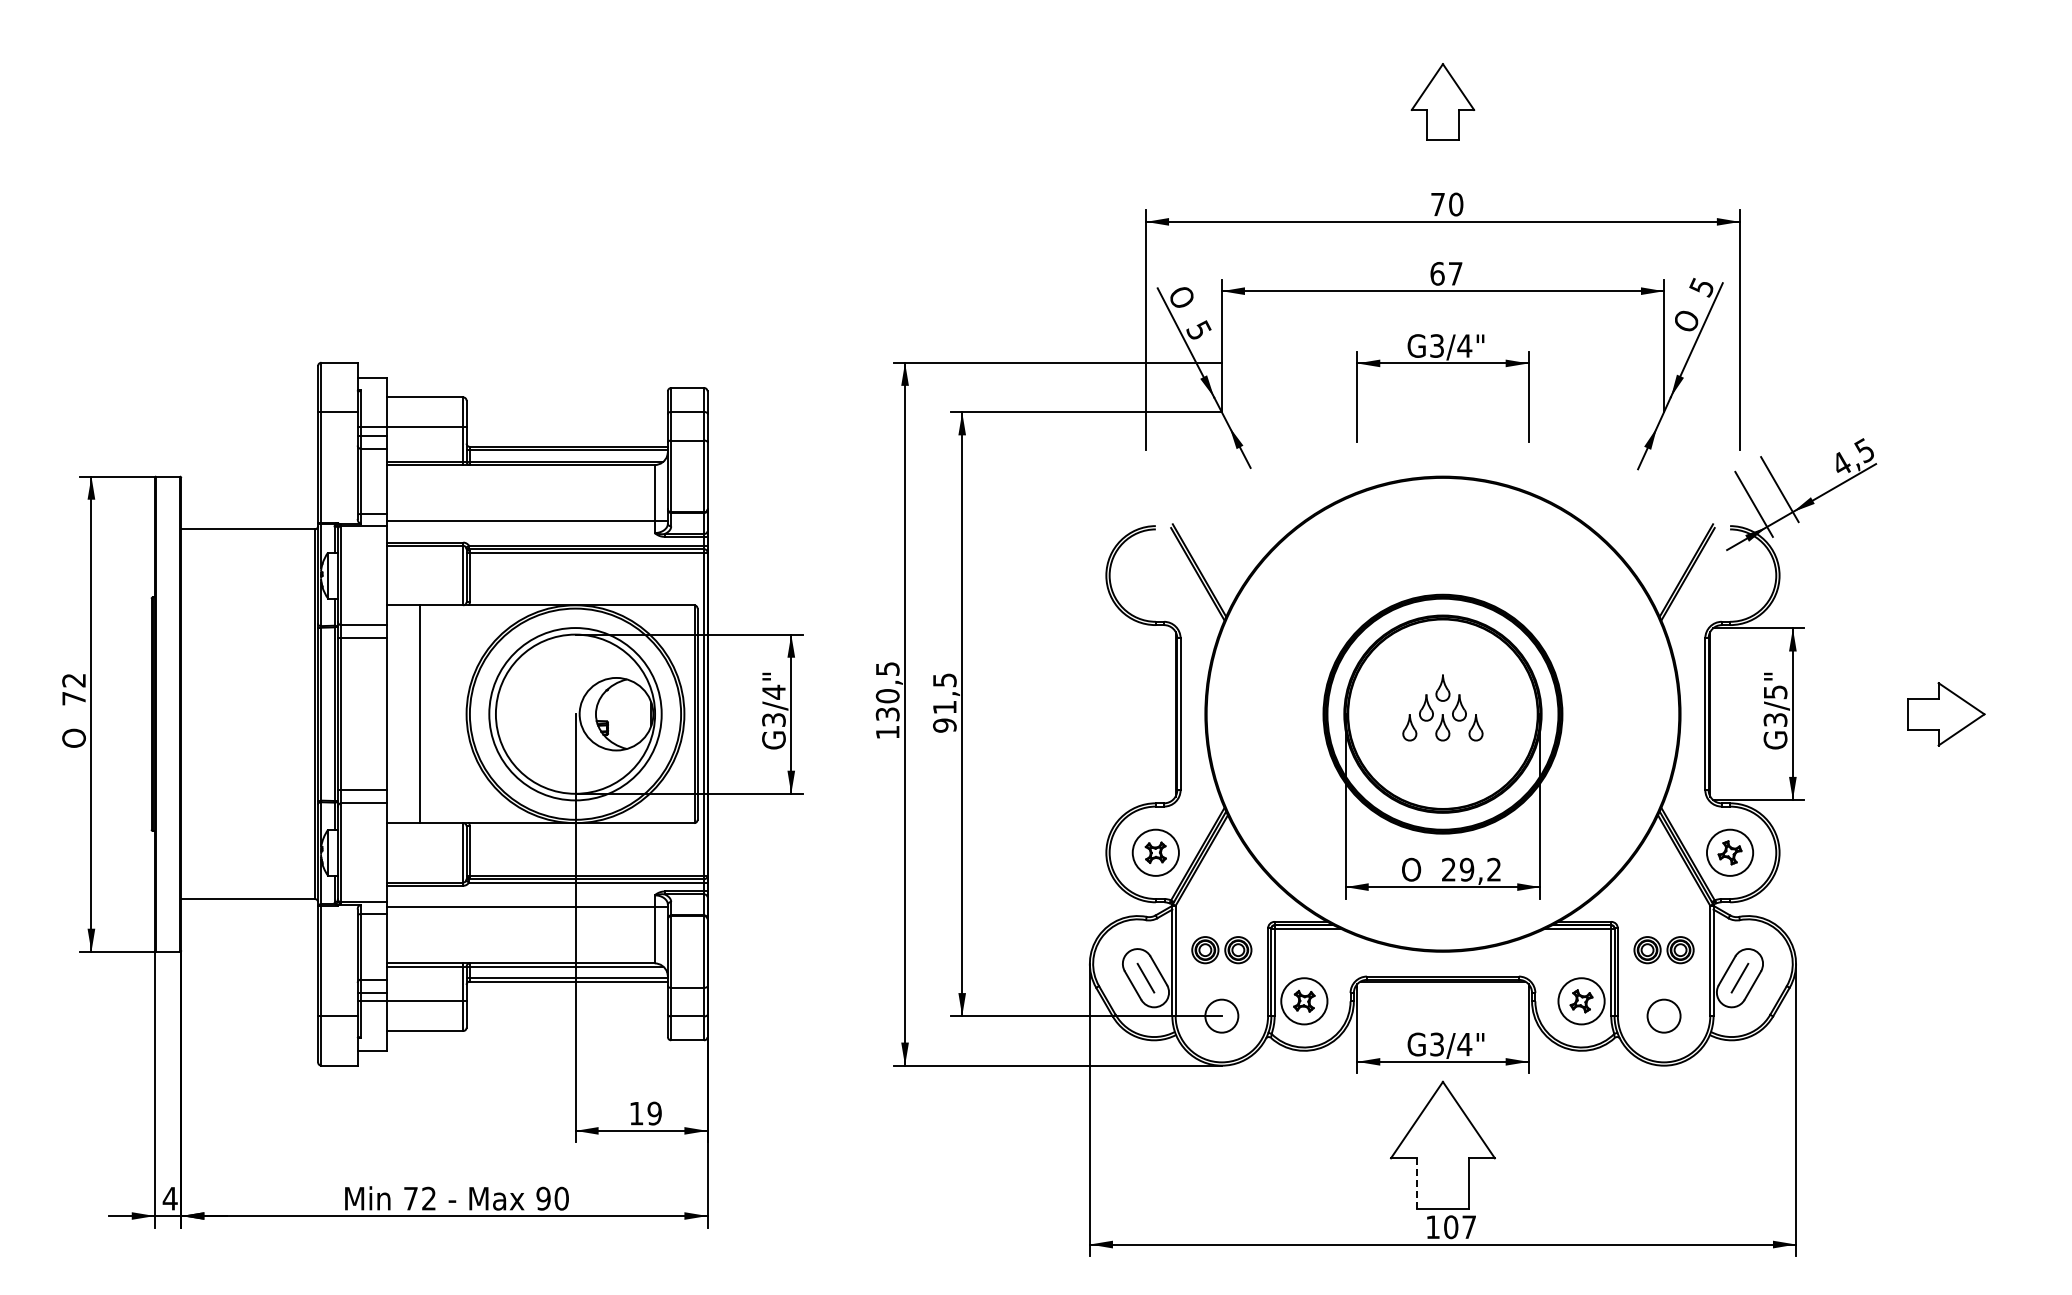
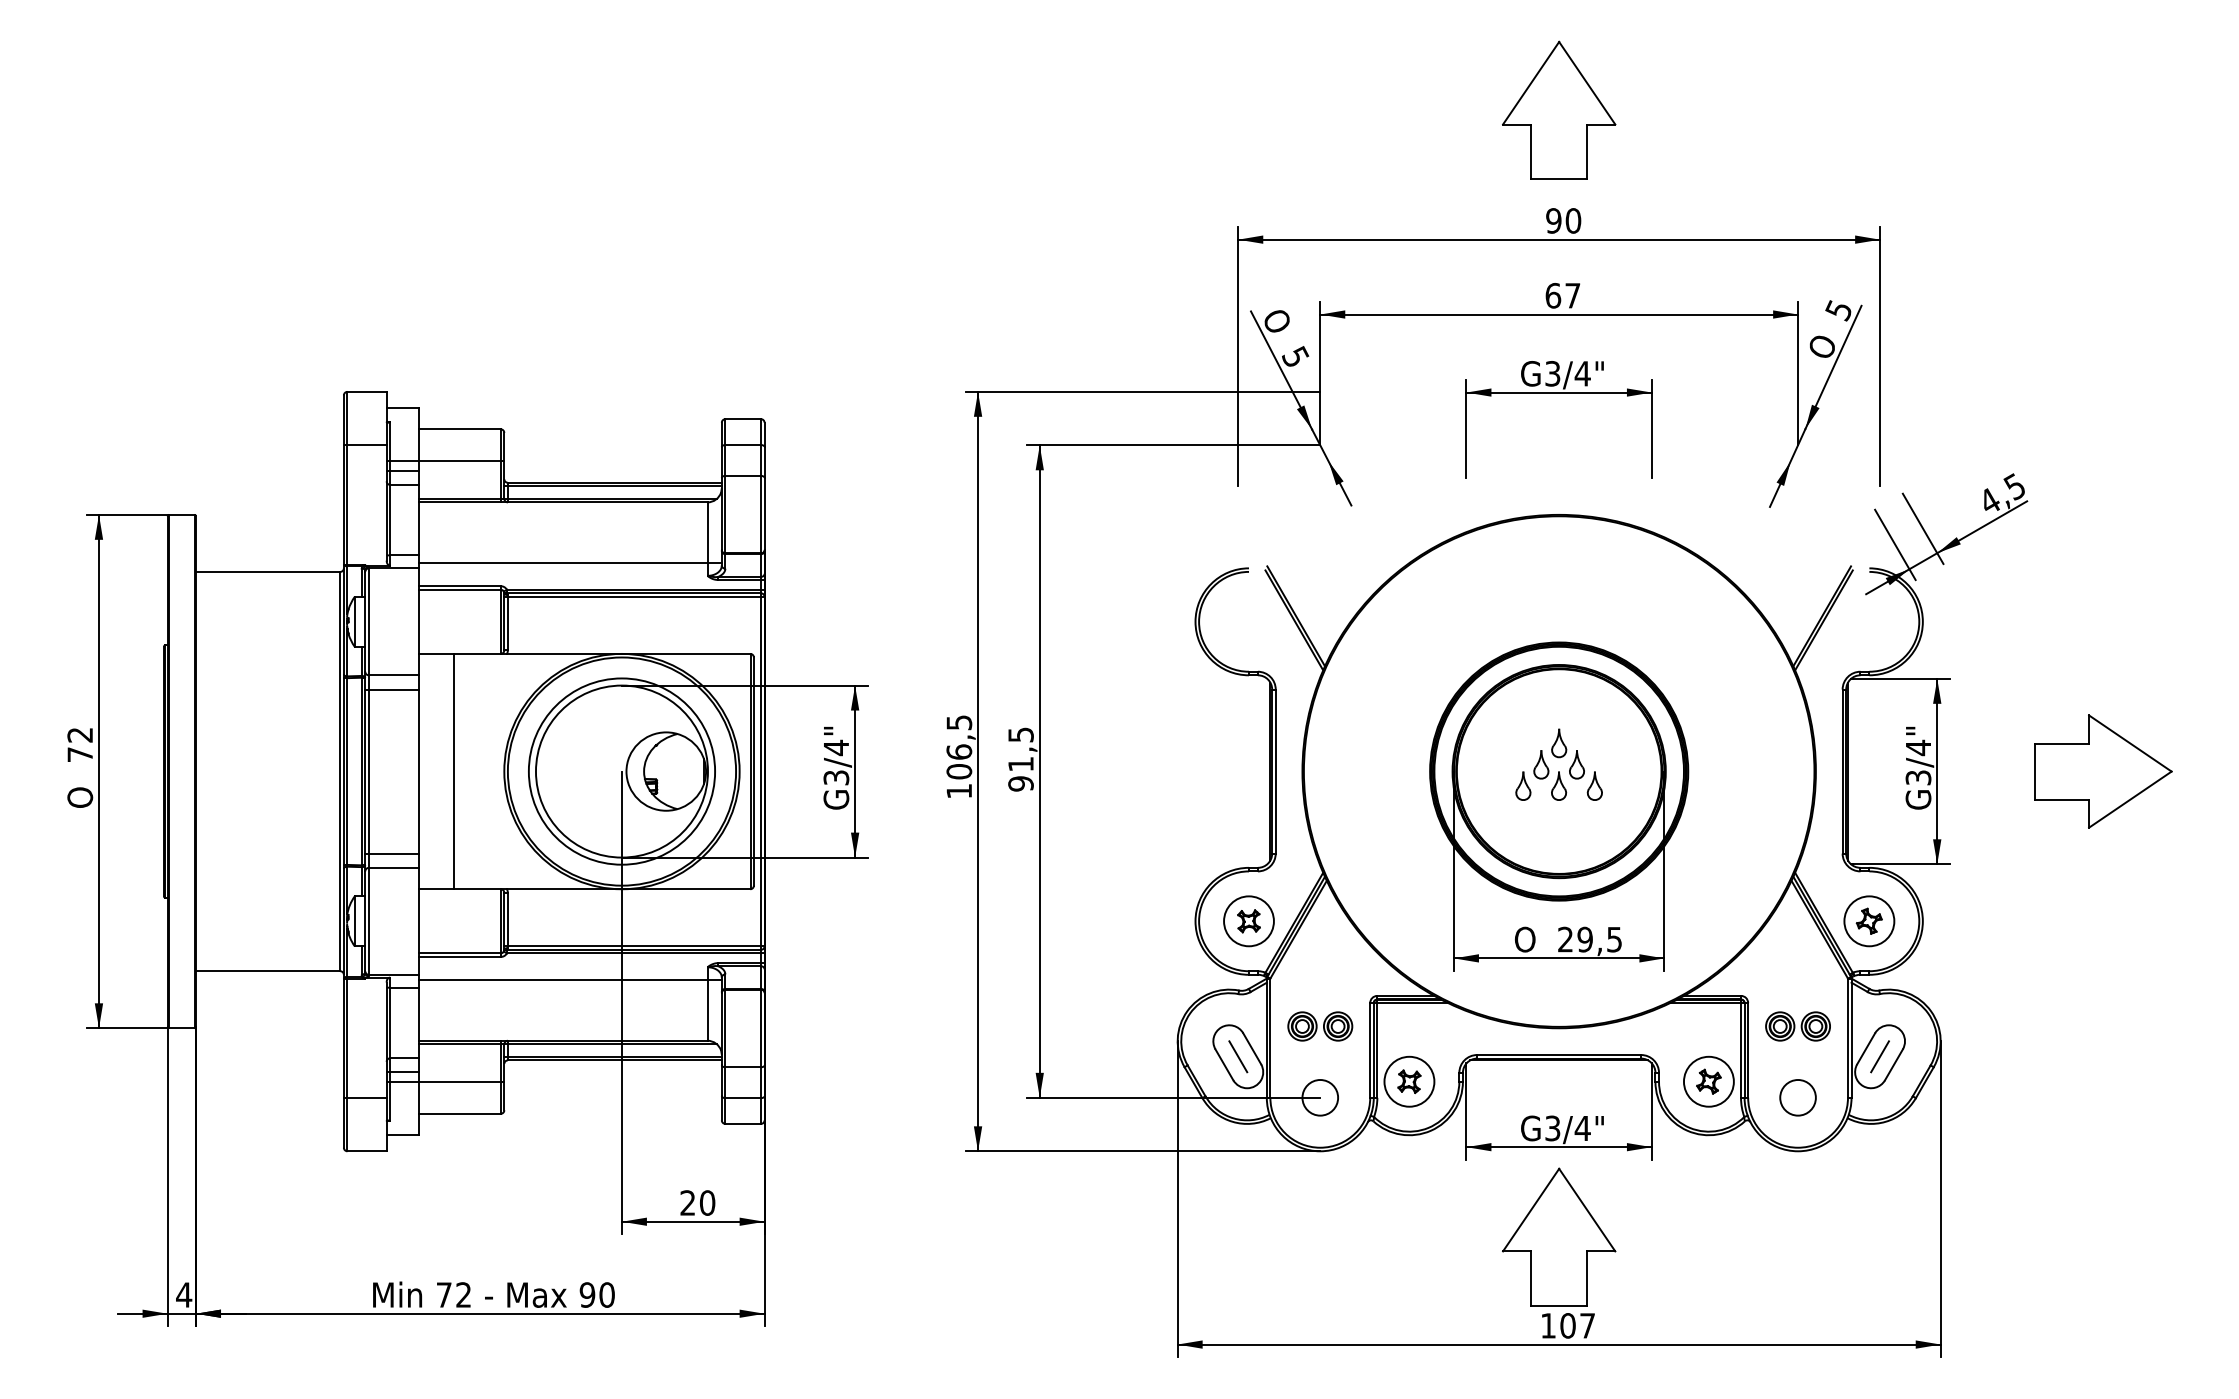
part: (1442, 101) -> (1558, 109), size x1.67
text: (1437, 204) -> (1553, 220), 70 -> 90
text: (1775, 691) -> (1918, 747), G3/5" -> G3/4"
text: (887, 705) -> (959, 762), 130,5 -> 106,5
part: (1946, 714) -> (2103, 771), size x1.67
text: (1493, 869) -> (1613, 939), 29,2 -> 29,5
text: (645, 1113) -> (697, 1202), 19 -> 20
line: (1416, 1183) -> (1530, 1278), dashed -> solid

